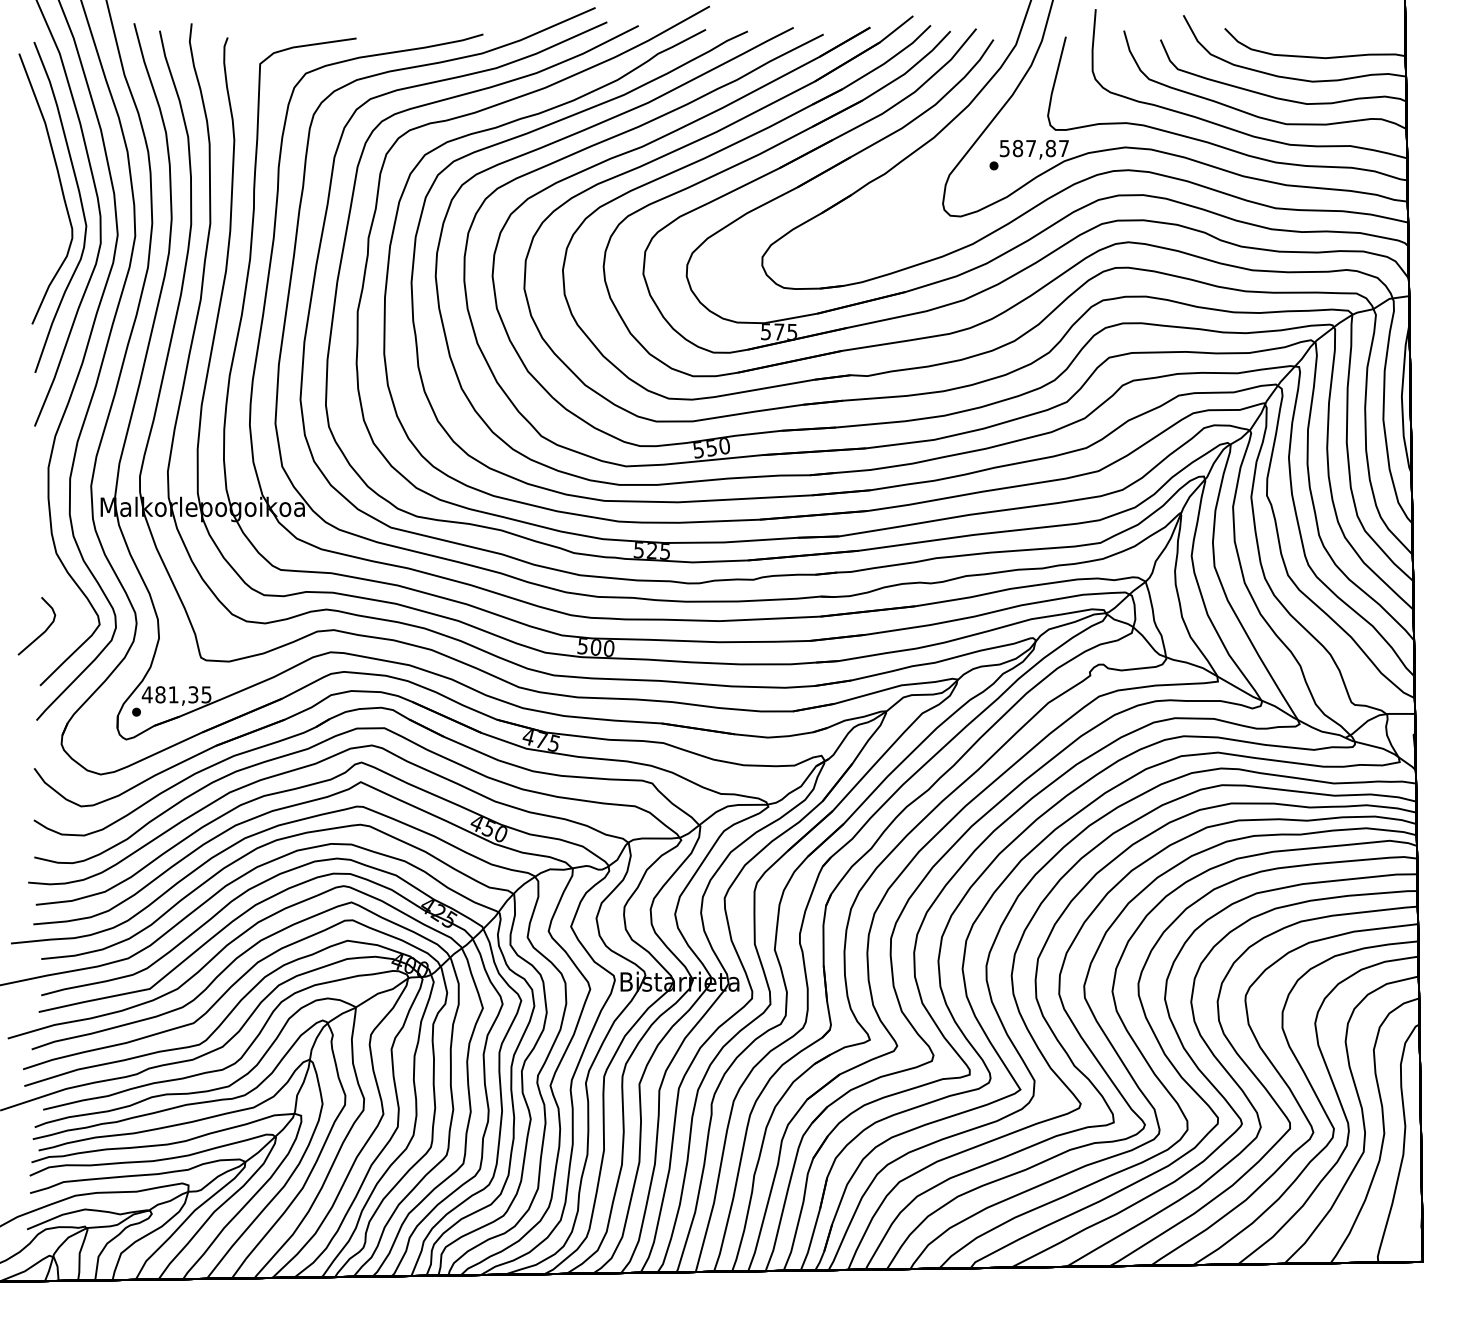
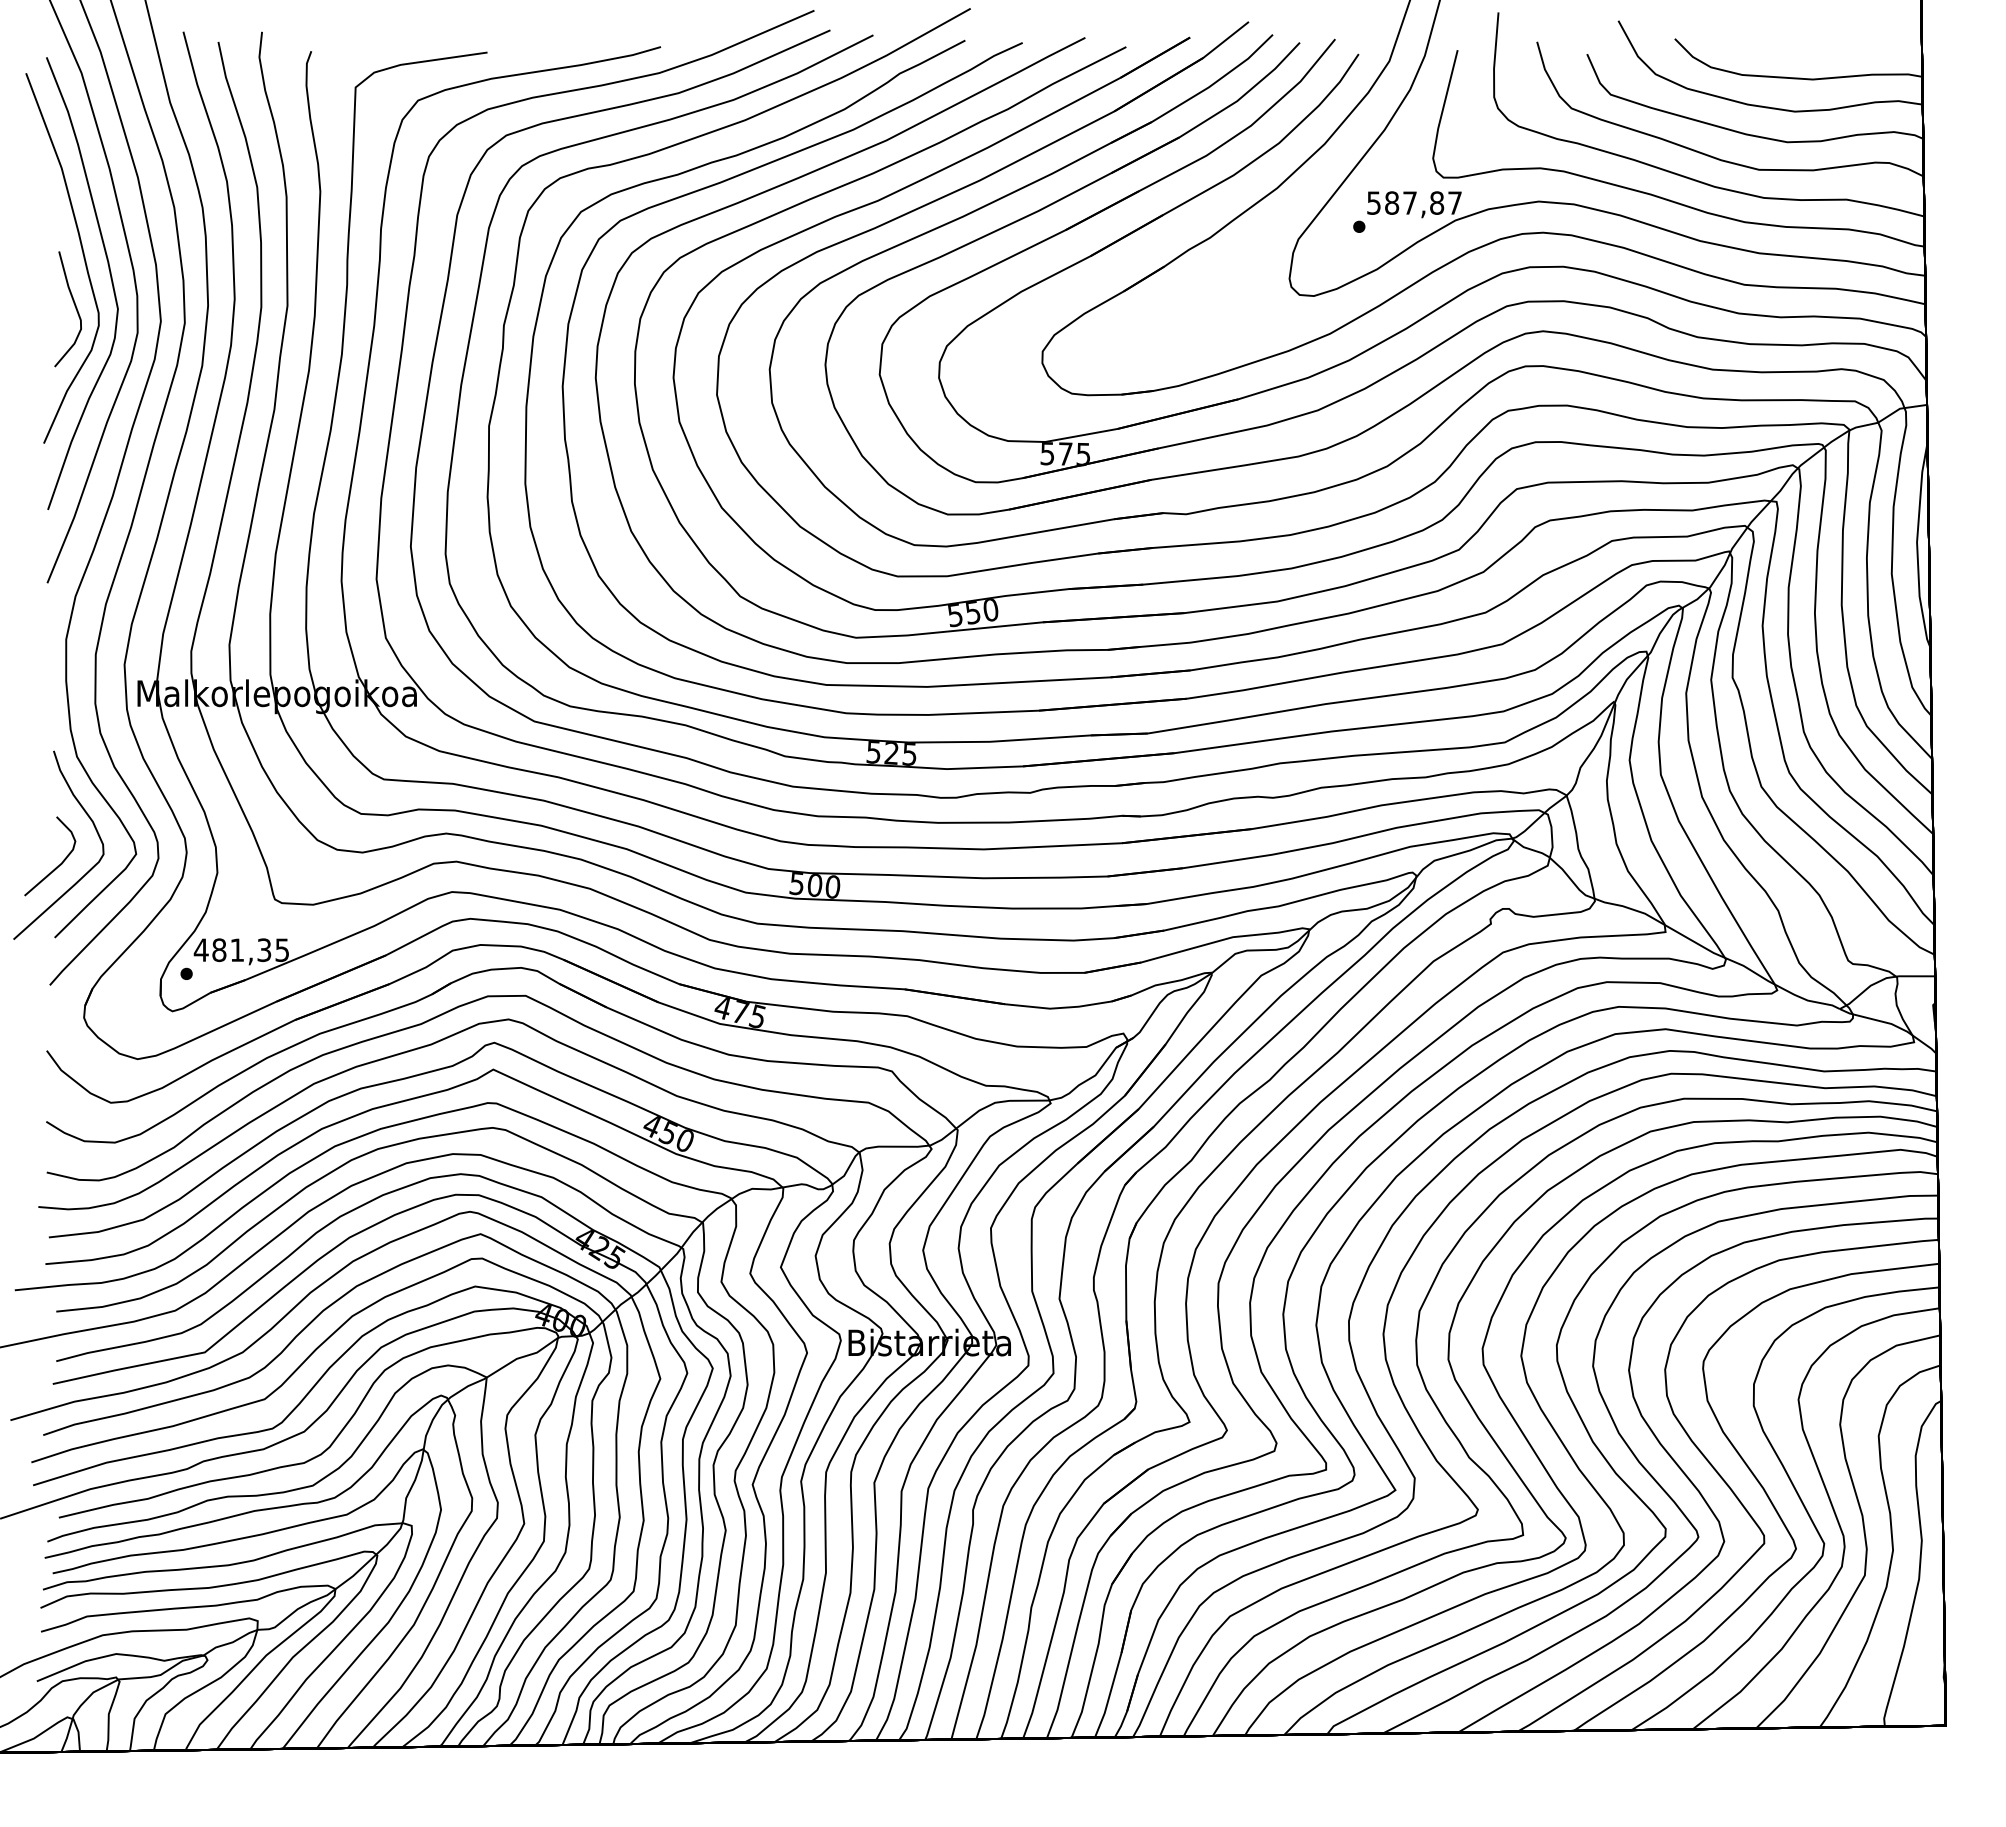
curve: (54, 224) -> (74, 306), added
curve: (69, 605) -> (94, 828), added

